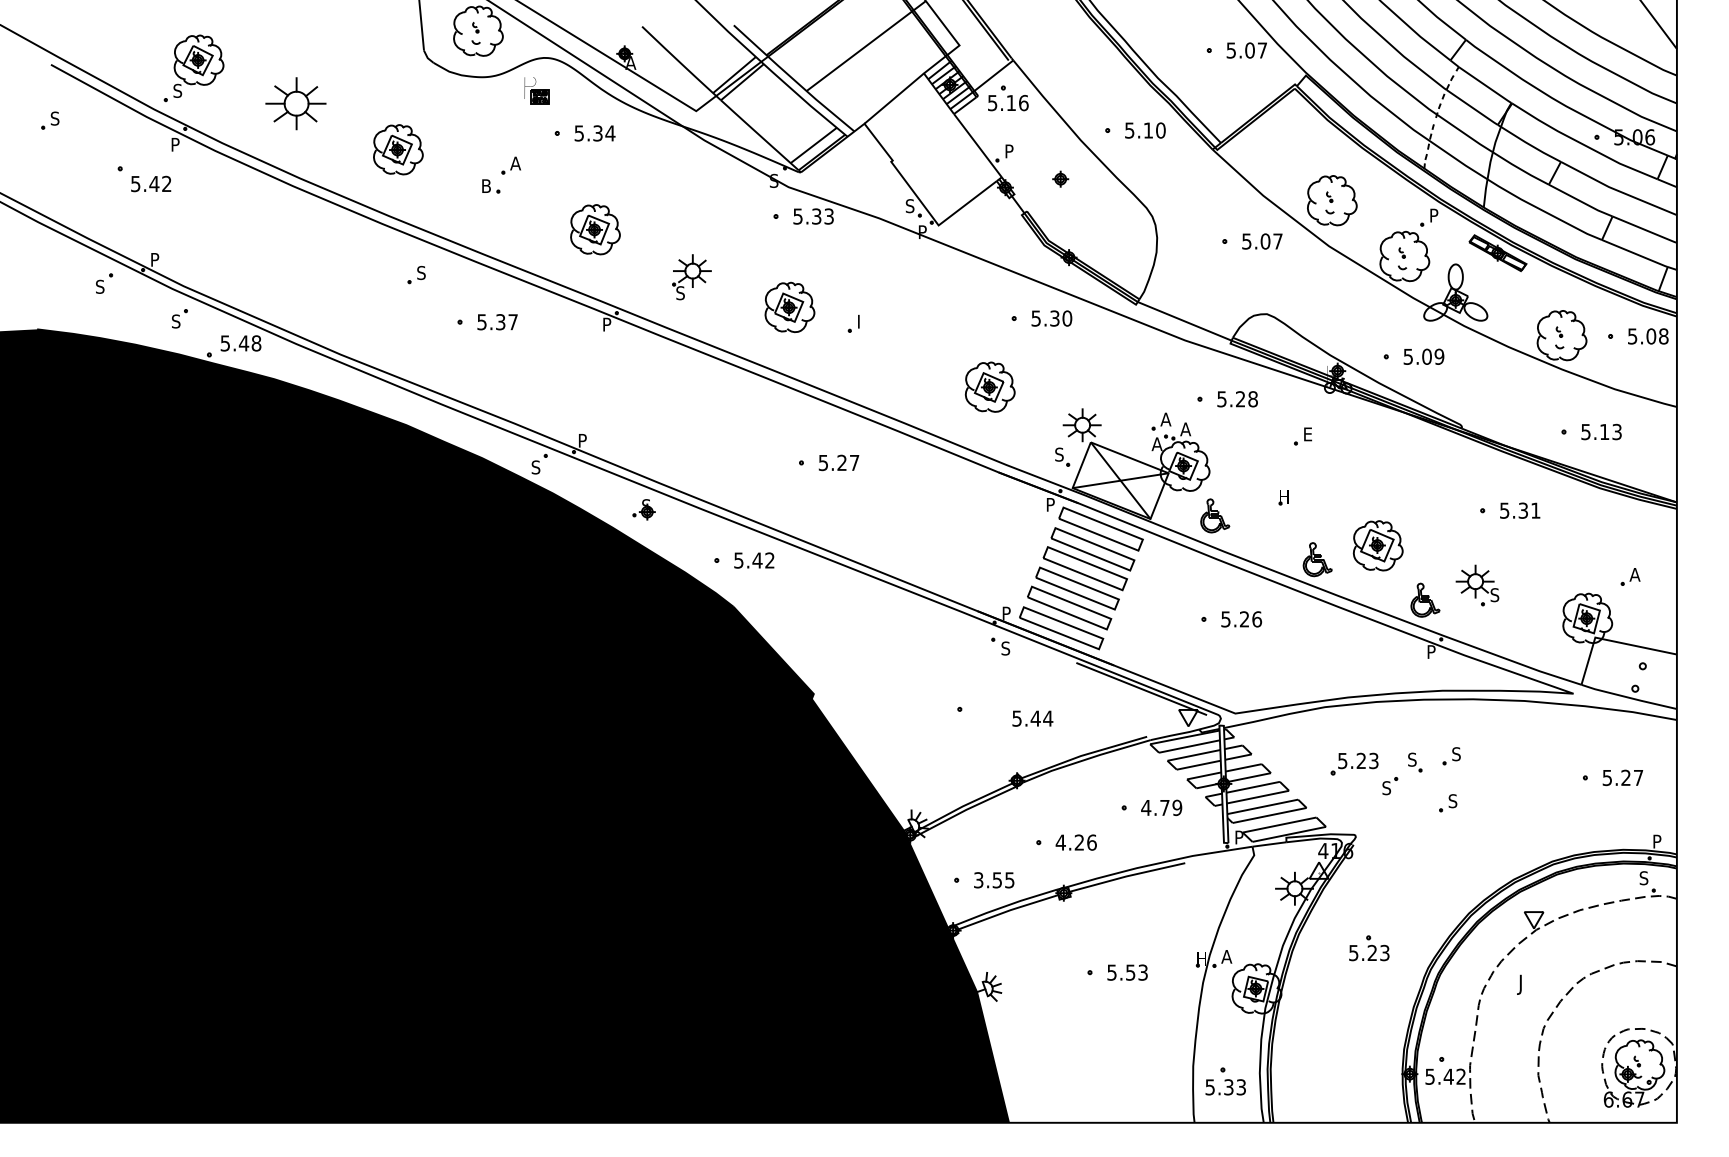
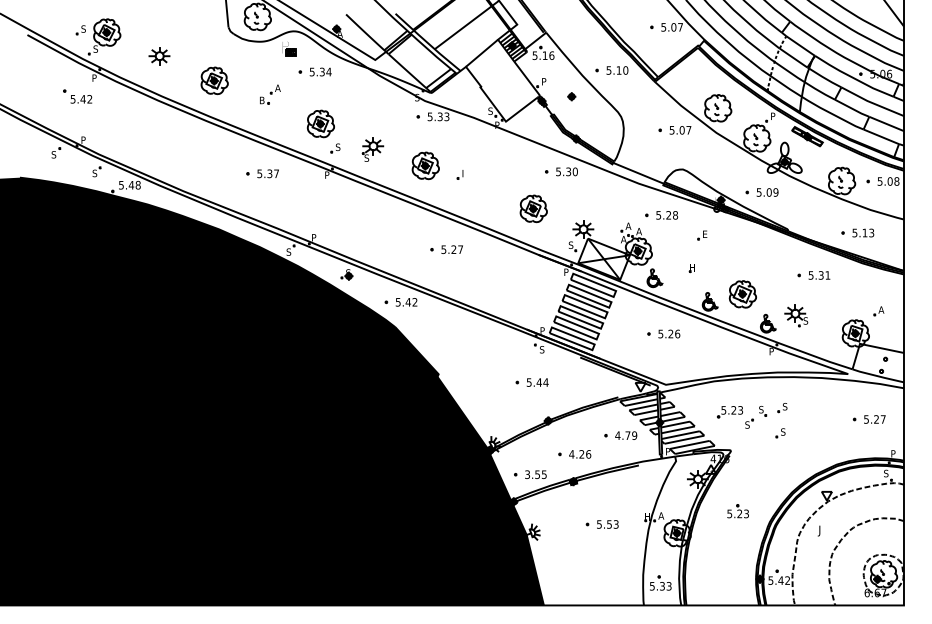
part: (295, 104) -> (159, 56), size x0.62
part: (49, 121) -> (80, 30), moved
part: (416, 275) -> (335, 148), moved
text: (1032, 718) -> (537, 382), moved

